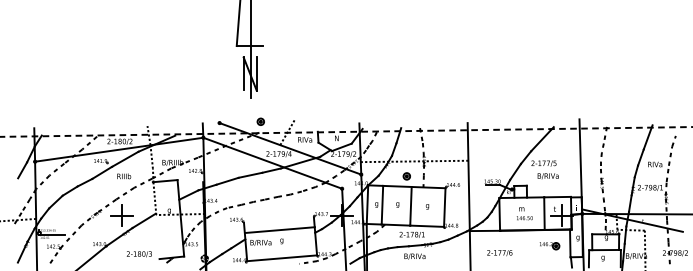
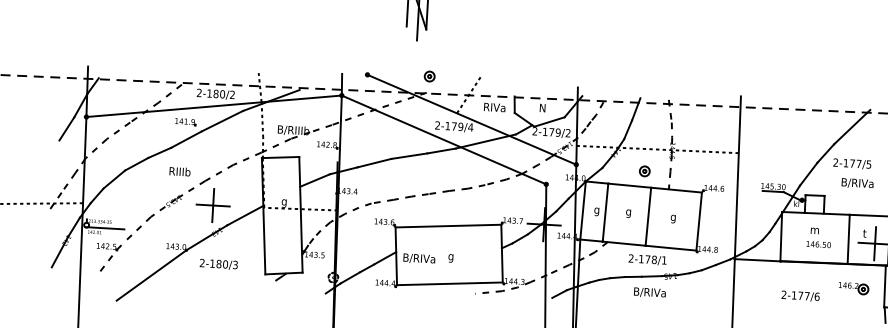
text: (124, 176) -> (180, 171), moved
line: (155, 220) -> (262, 215), added
line: (279, 230) -> (447, 226), moved
text: (499, 253) -> (800, 296), moved
text: (138, 254) -> (217, 264), moved

